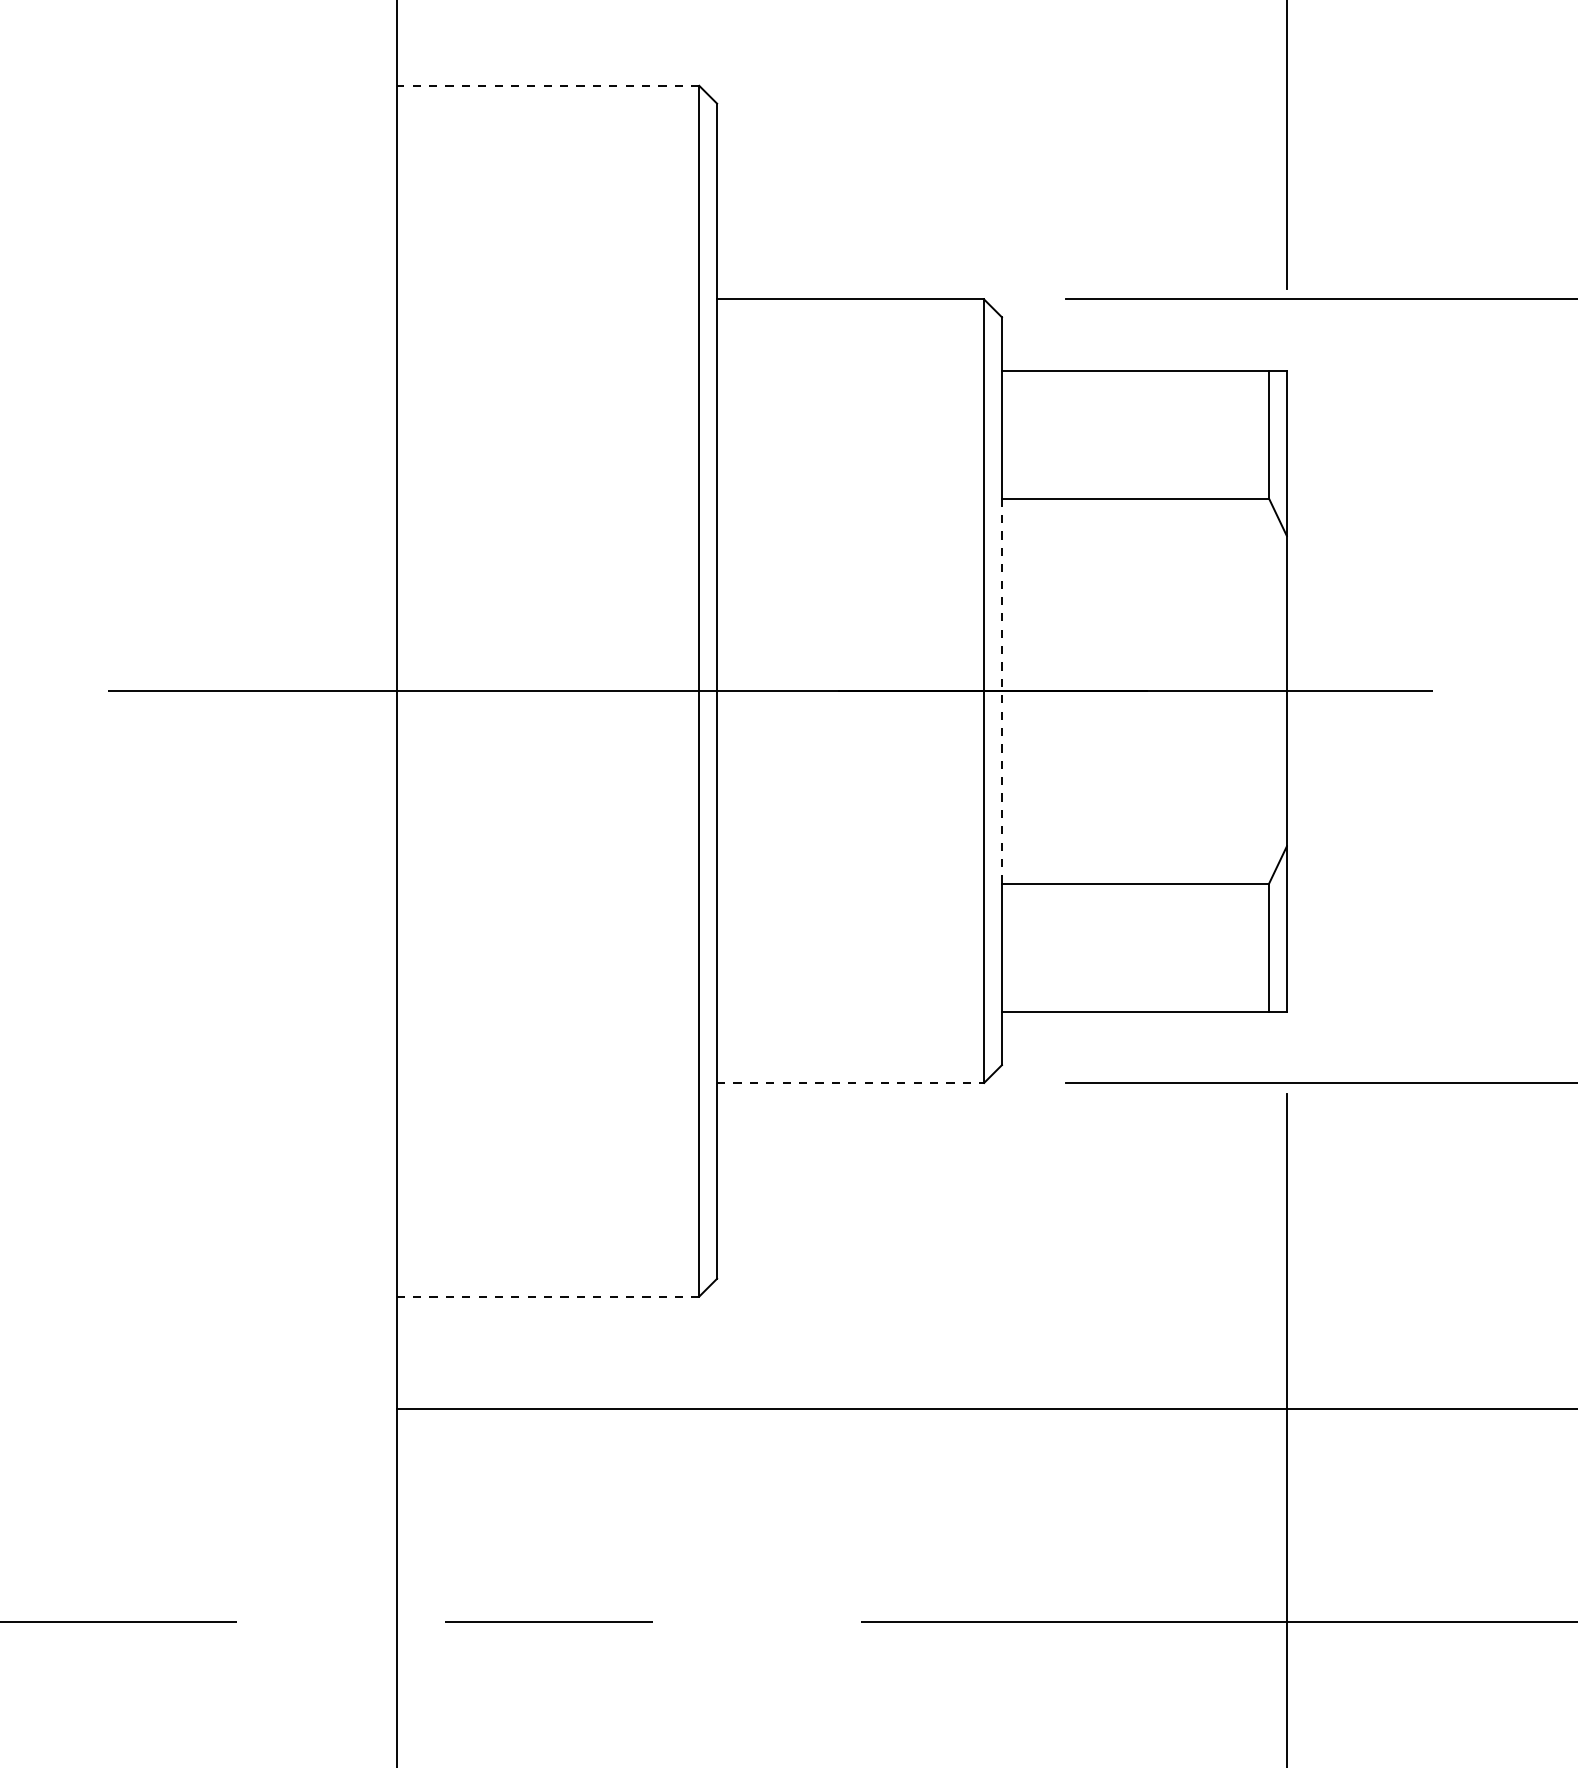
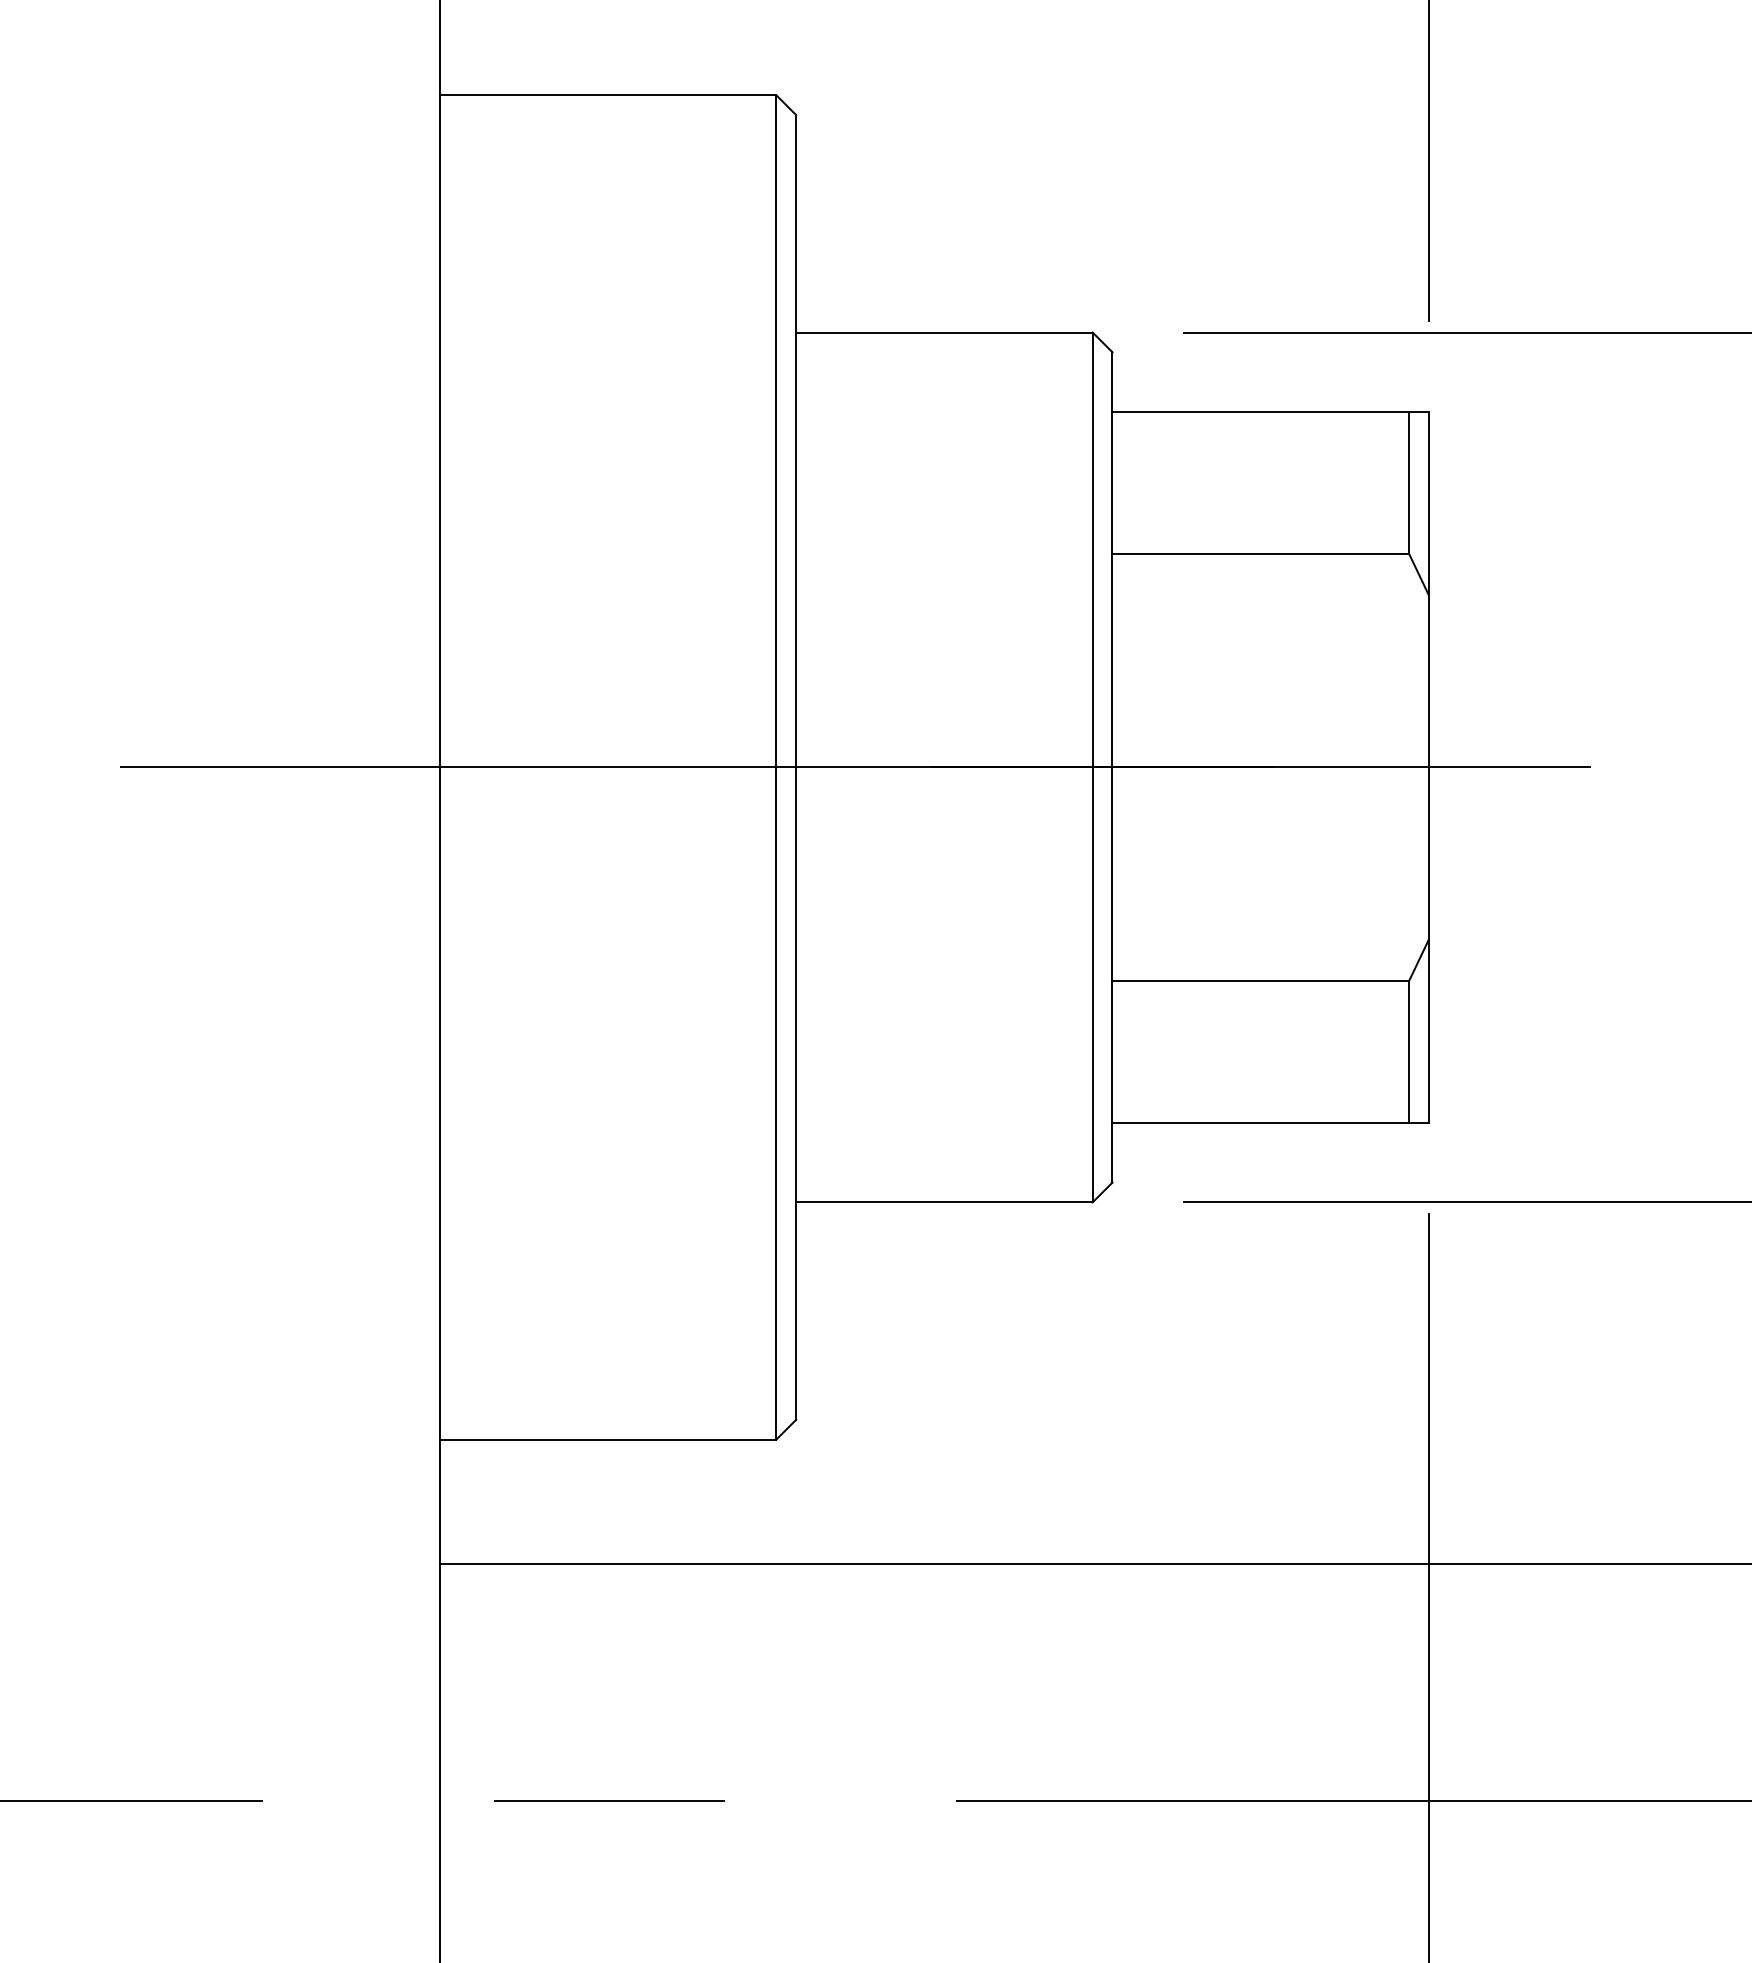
line: (547, 85) -> (607, 94), dashed -> solid
line: (1001, 691) -> (1111, 767), dashed -> solid
line: (850, 1082) -> (944, 1201), dashed -> solid
line: (548, 1296) -> (608, 1439), dashed -> solid

